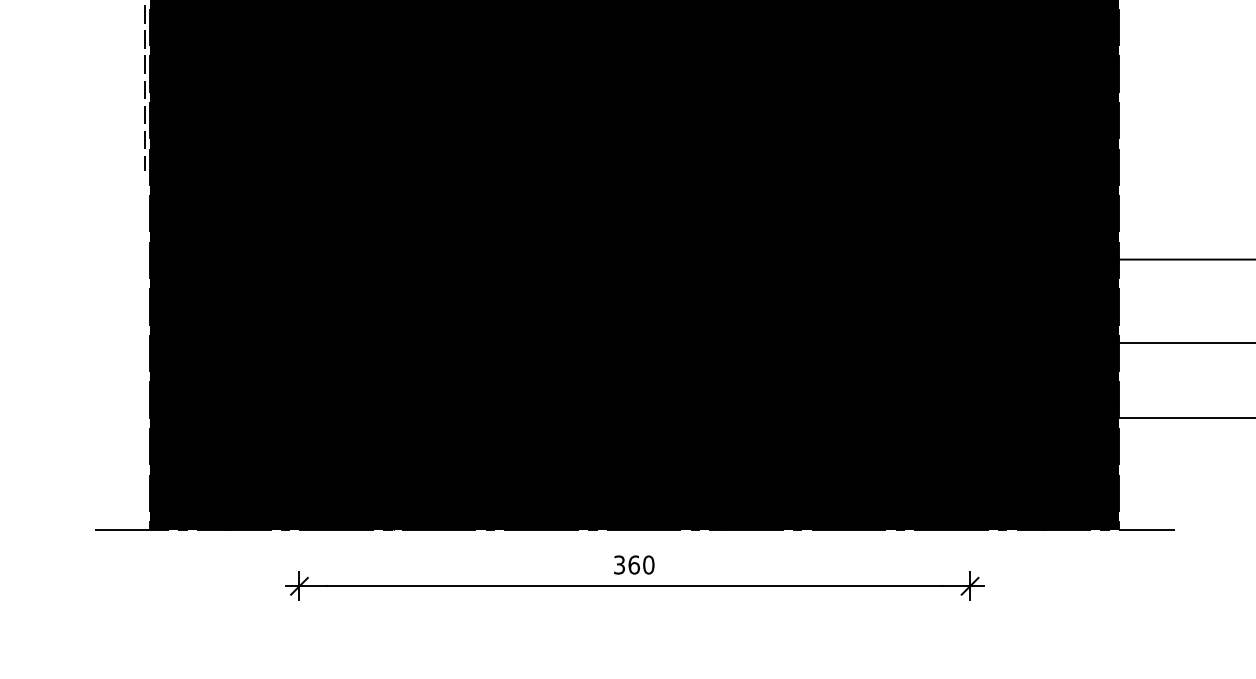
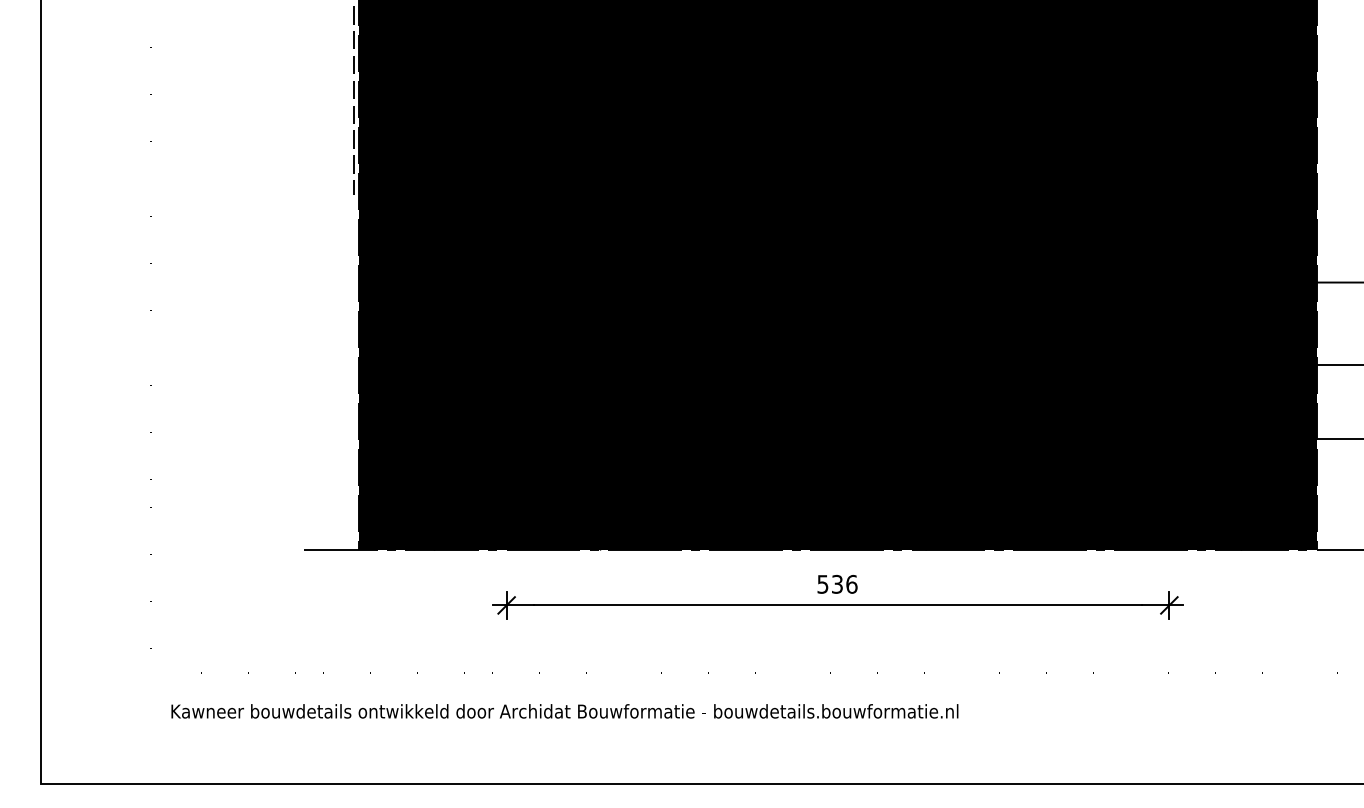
text: (634, 564) -> (837, 583), 360 -> 536

